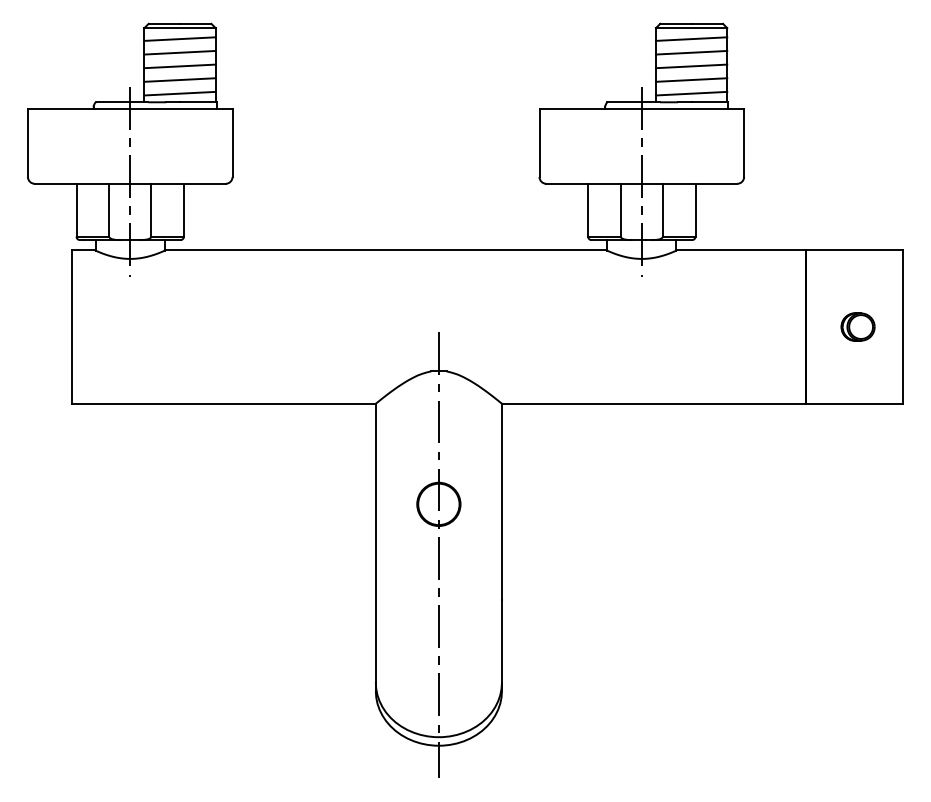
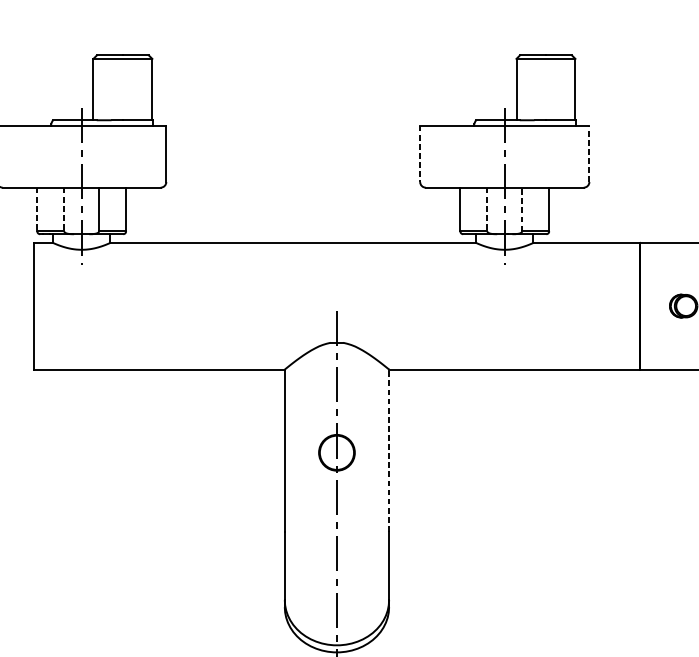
line: (179, 38) -> (122, 67), removed
line: (691, 38) -> (545, 67), removed
line: (179, 52) -> (122, 79), removed
line: (691, 52) -> (545, 79), removed
line: (179, 66) -> (122, 90), removed
line: (691, 66) -> (545, 90), removed
line: (179, 79) -> (122, 101), removed
line: (691, 79) -> (545, 101), removed
line: (179, 93) -> (122, 112), removed
line: (691, 93) -> (545, 112), removed
line: (744, 142) -> (589, 153), solid -> dashed
line: (539, 143) -> (420, 154), solid -> dashed
line: (662, 209) -> (521, 208), solid -> dashed
line: (76, 210) -> (37, 209), solid -> dashed
line: (109, 210) -> (64, 209), solid -> dashed
line: (620, 210) -> (487, 209), solid -> dashed
line: (501, 501) -> (388, 450), solid -> dashed

